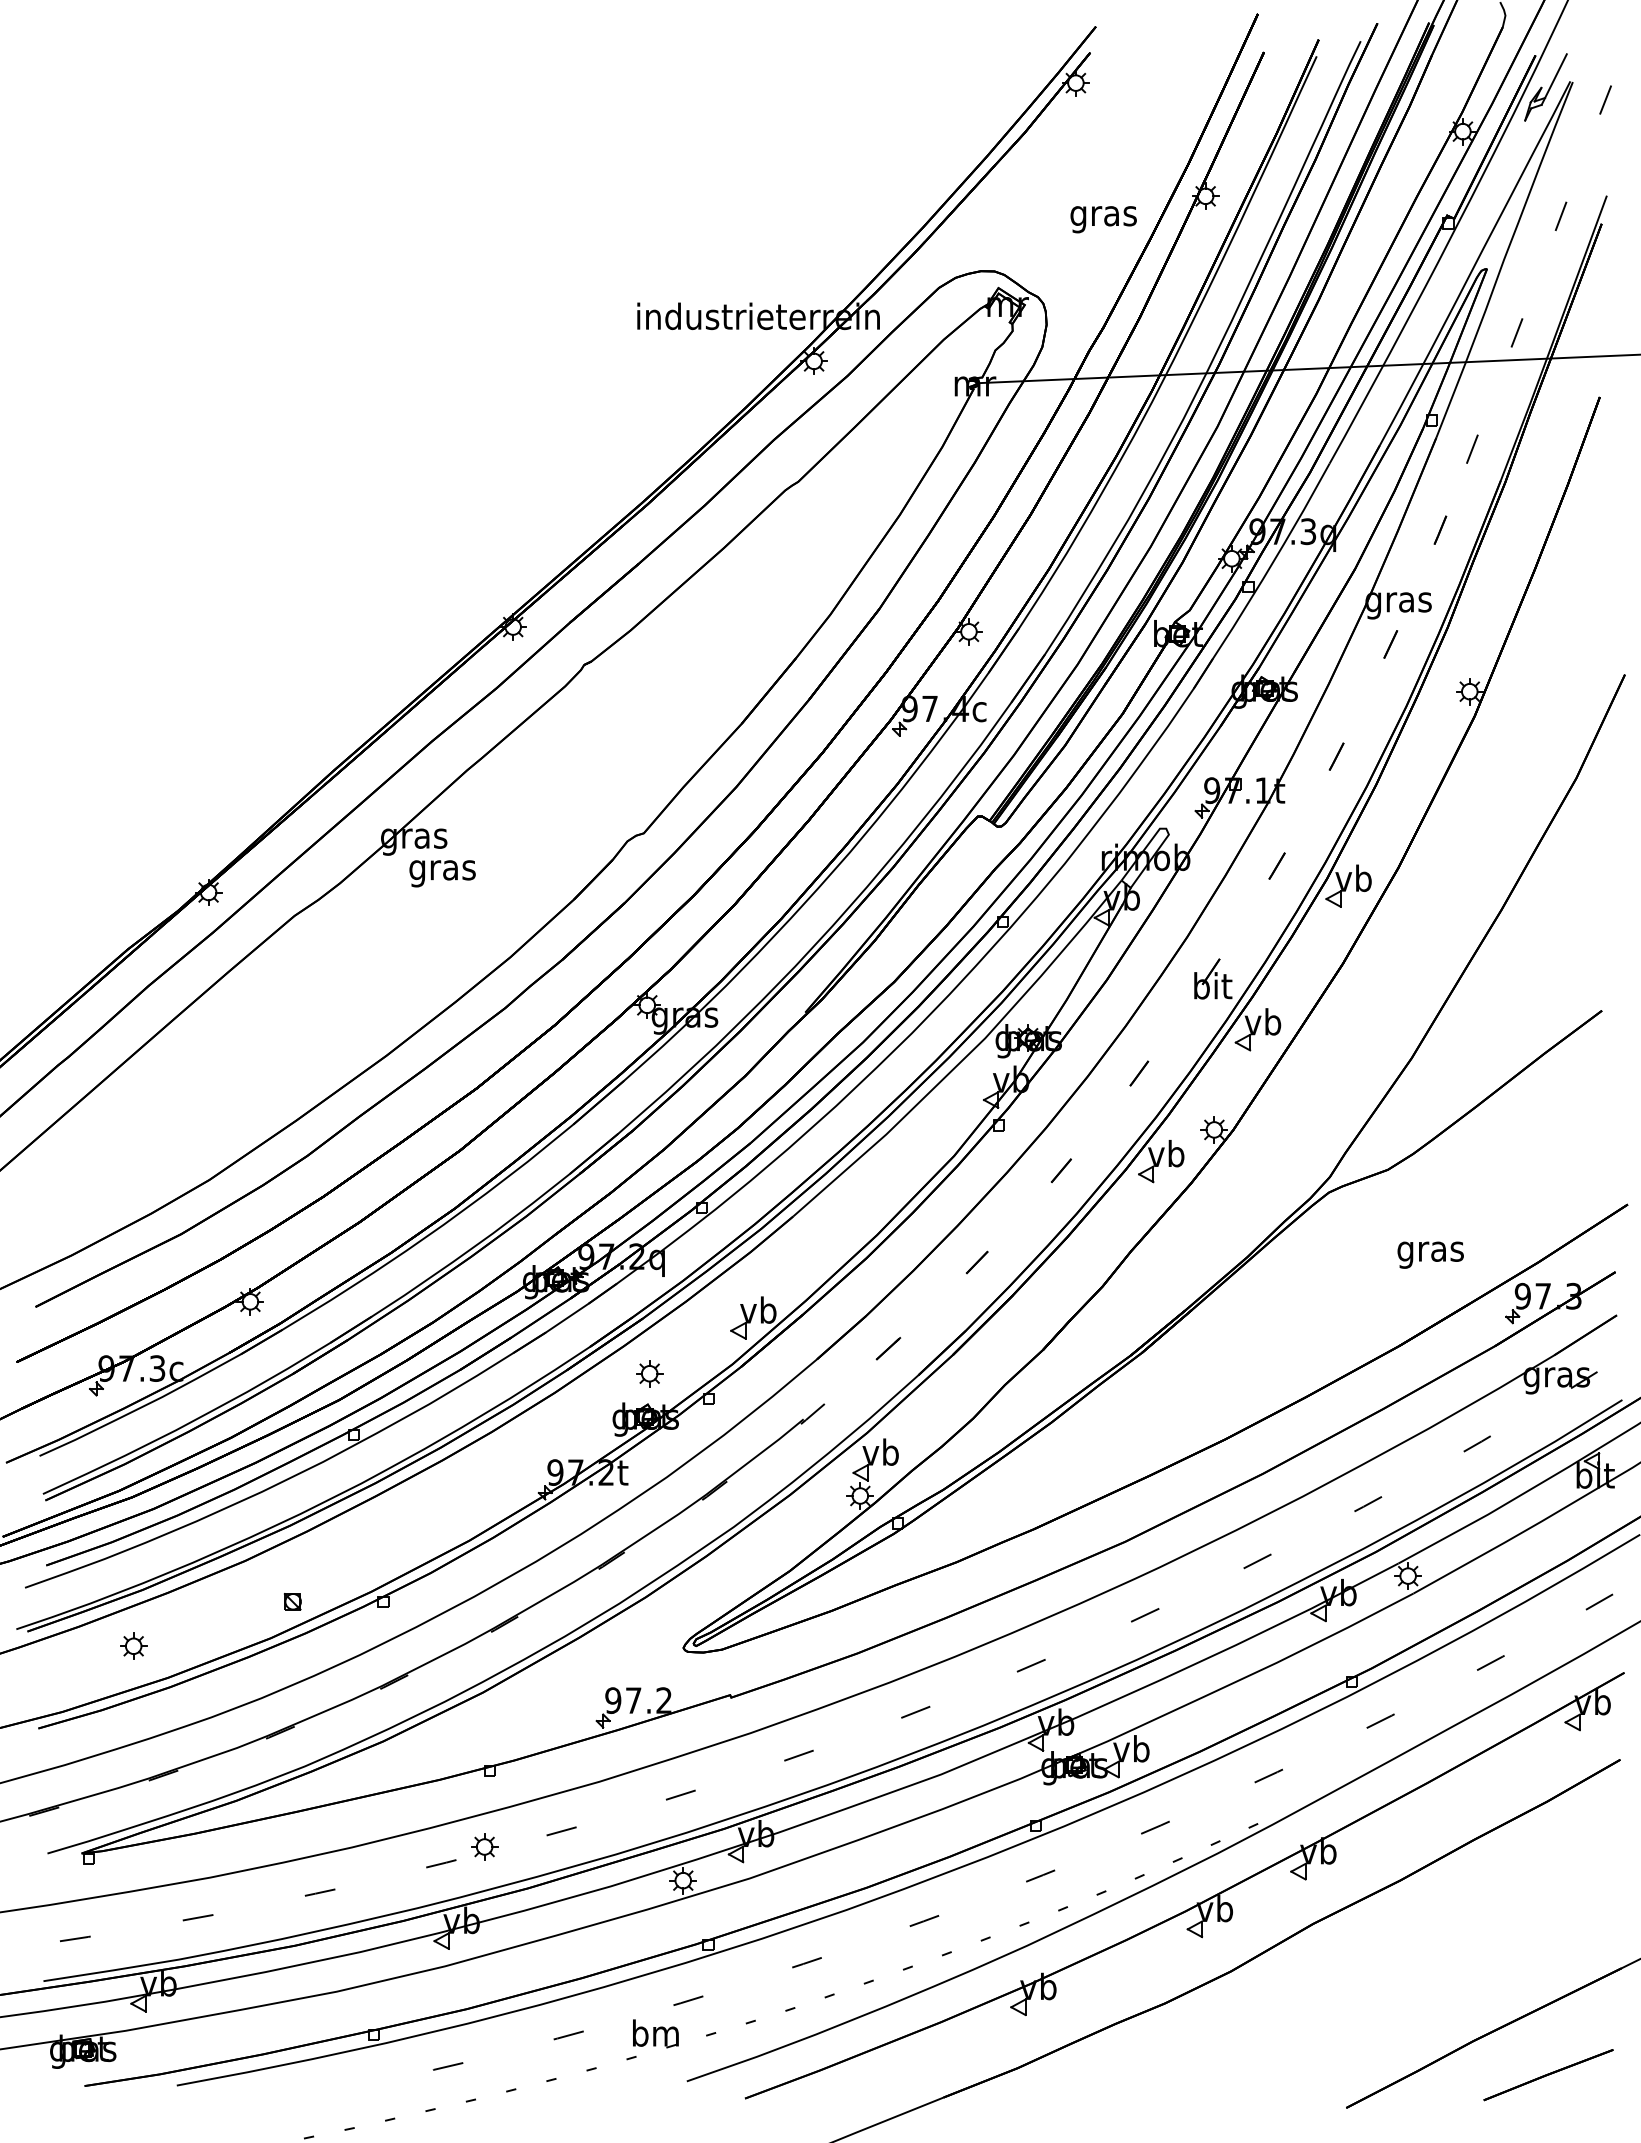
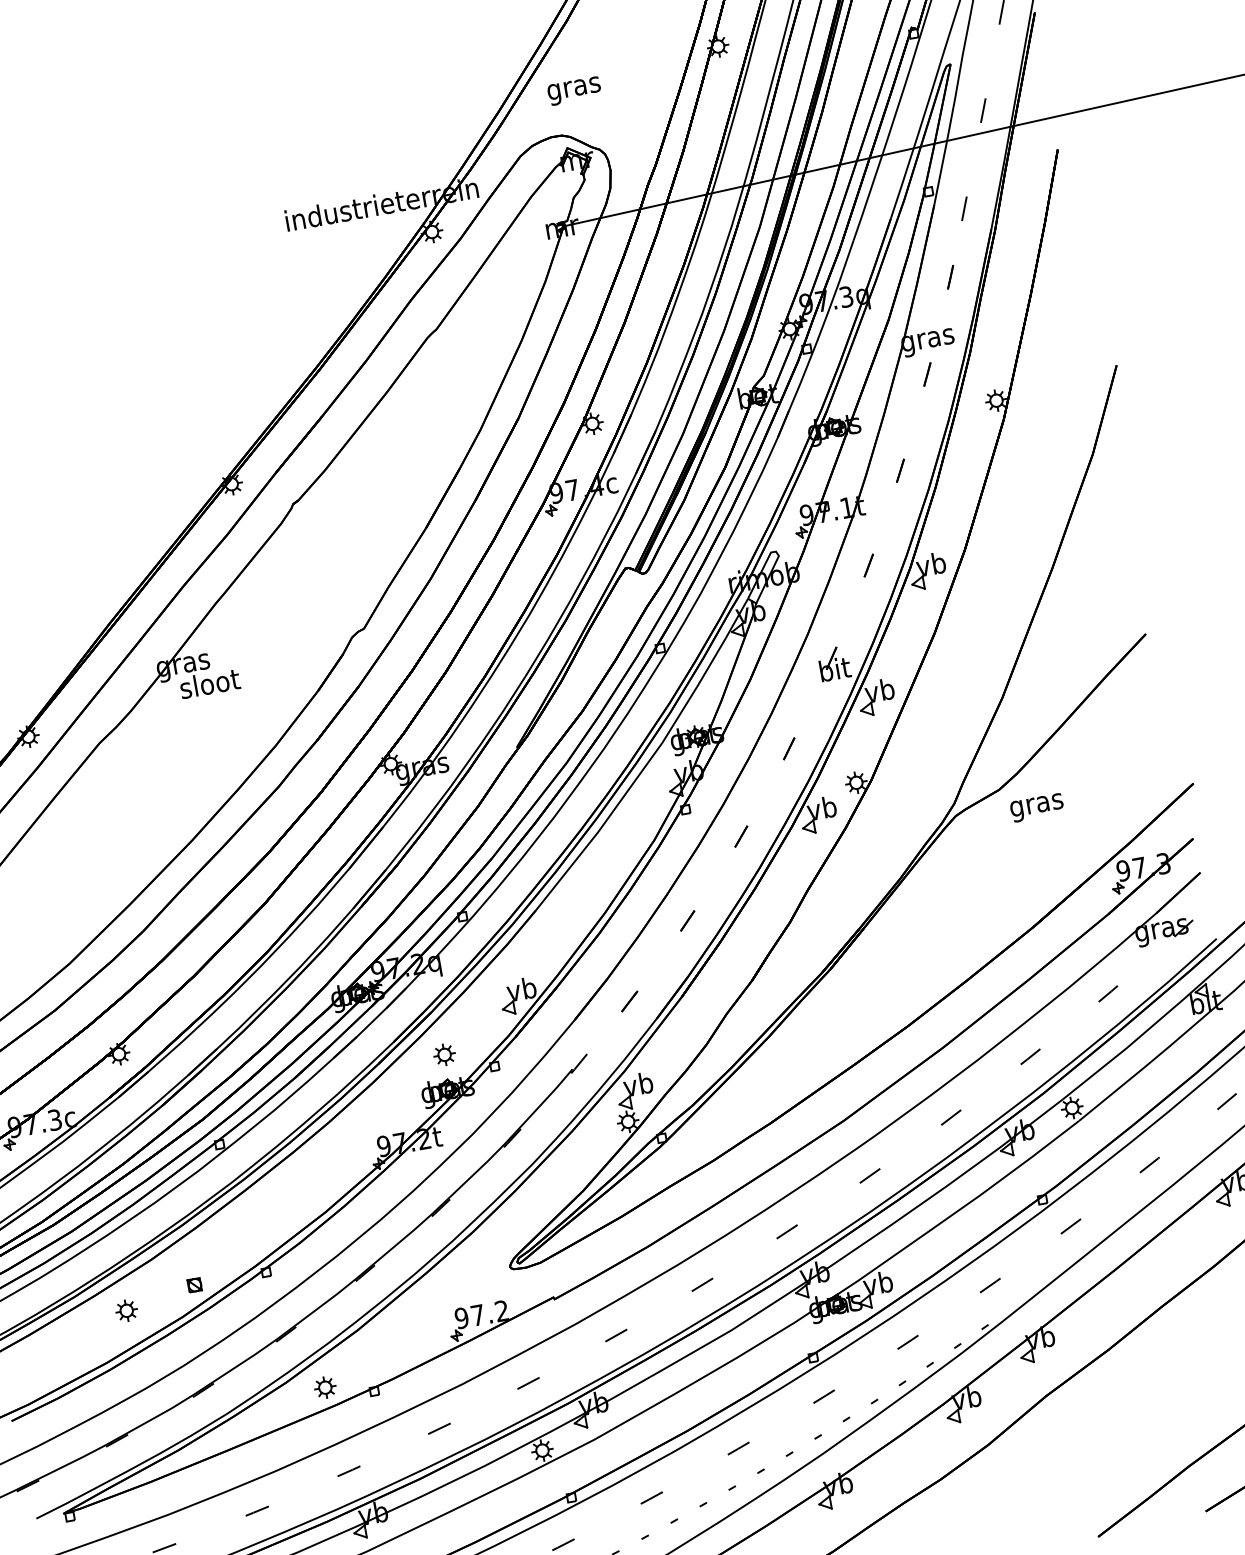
text: (1103, 219) -> (574, 91), moved
text: (442, 870) -> (210, 686), gras -> sloot
text: (1430, 1254) -> (1036, 807), moved
part: (133, 1645) -> (126, 1310), moved
part: (484, 1846) -> (325, 1387), moved

